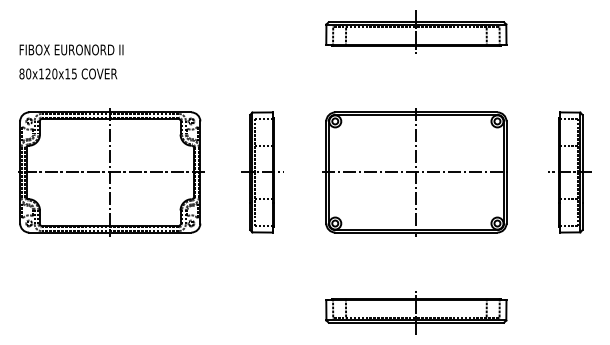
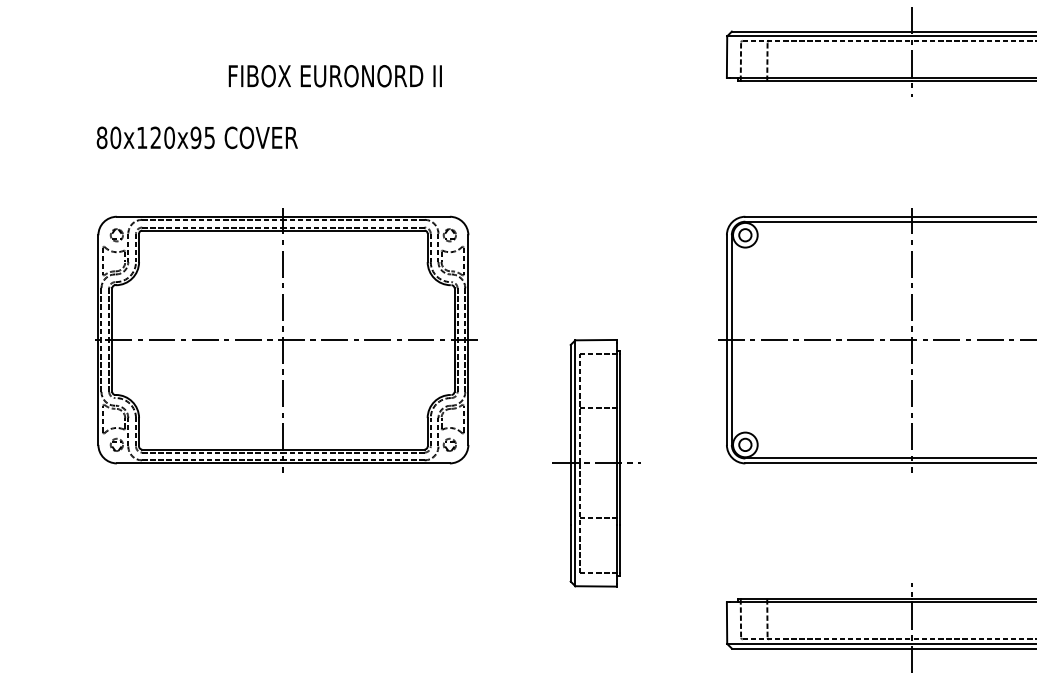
text: (71, 49) -> (335, 75), moved
text: (67, 73) -> (195, 136), 80x120x15 -> 80x120x95
part: (262, 172) -> (595, 463), moved

